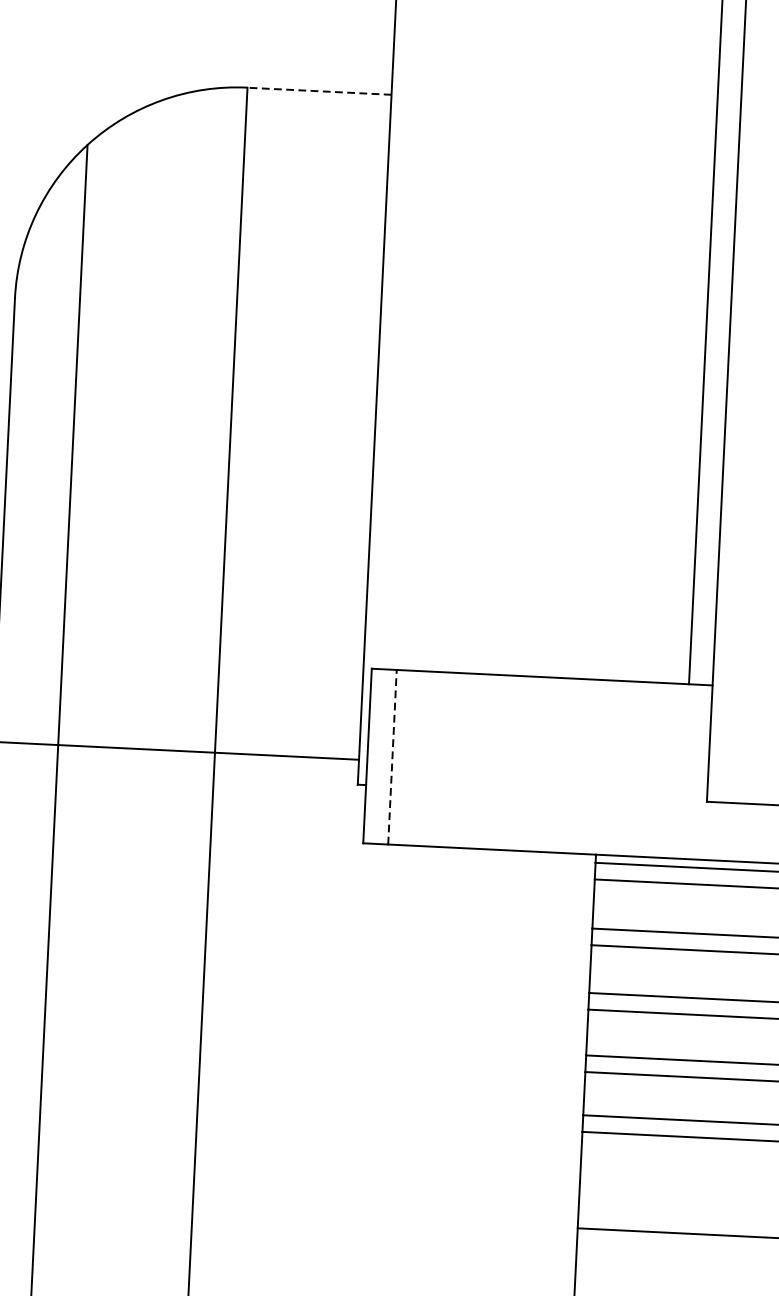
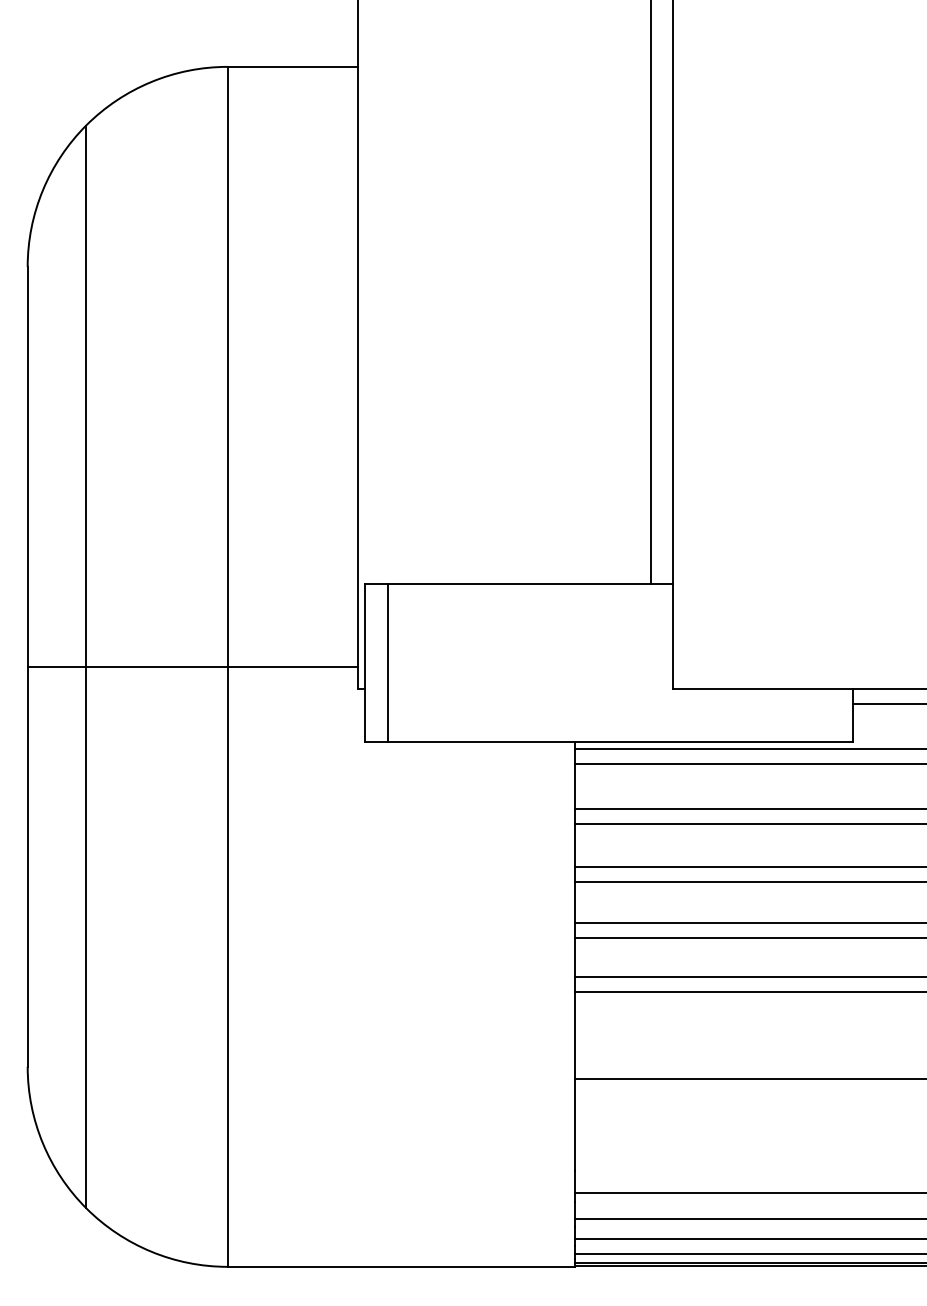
line: (319, 90) -> (292, 66), dashed -> solid
line: (392, 757) -> (387, 663), dashed -> solid

